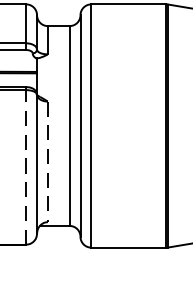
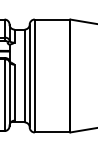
line: (47, 163) -> (14, 93), dashed -> solid
line: (26, 167) -> (4, 95), dashed -> solid

